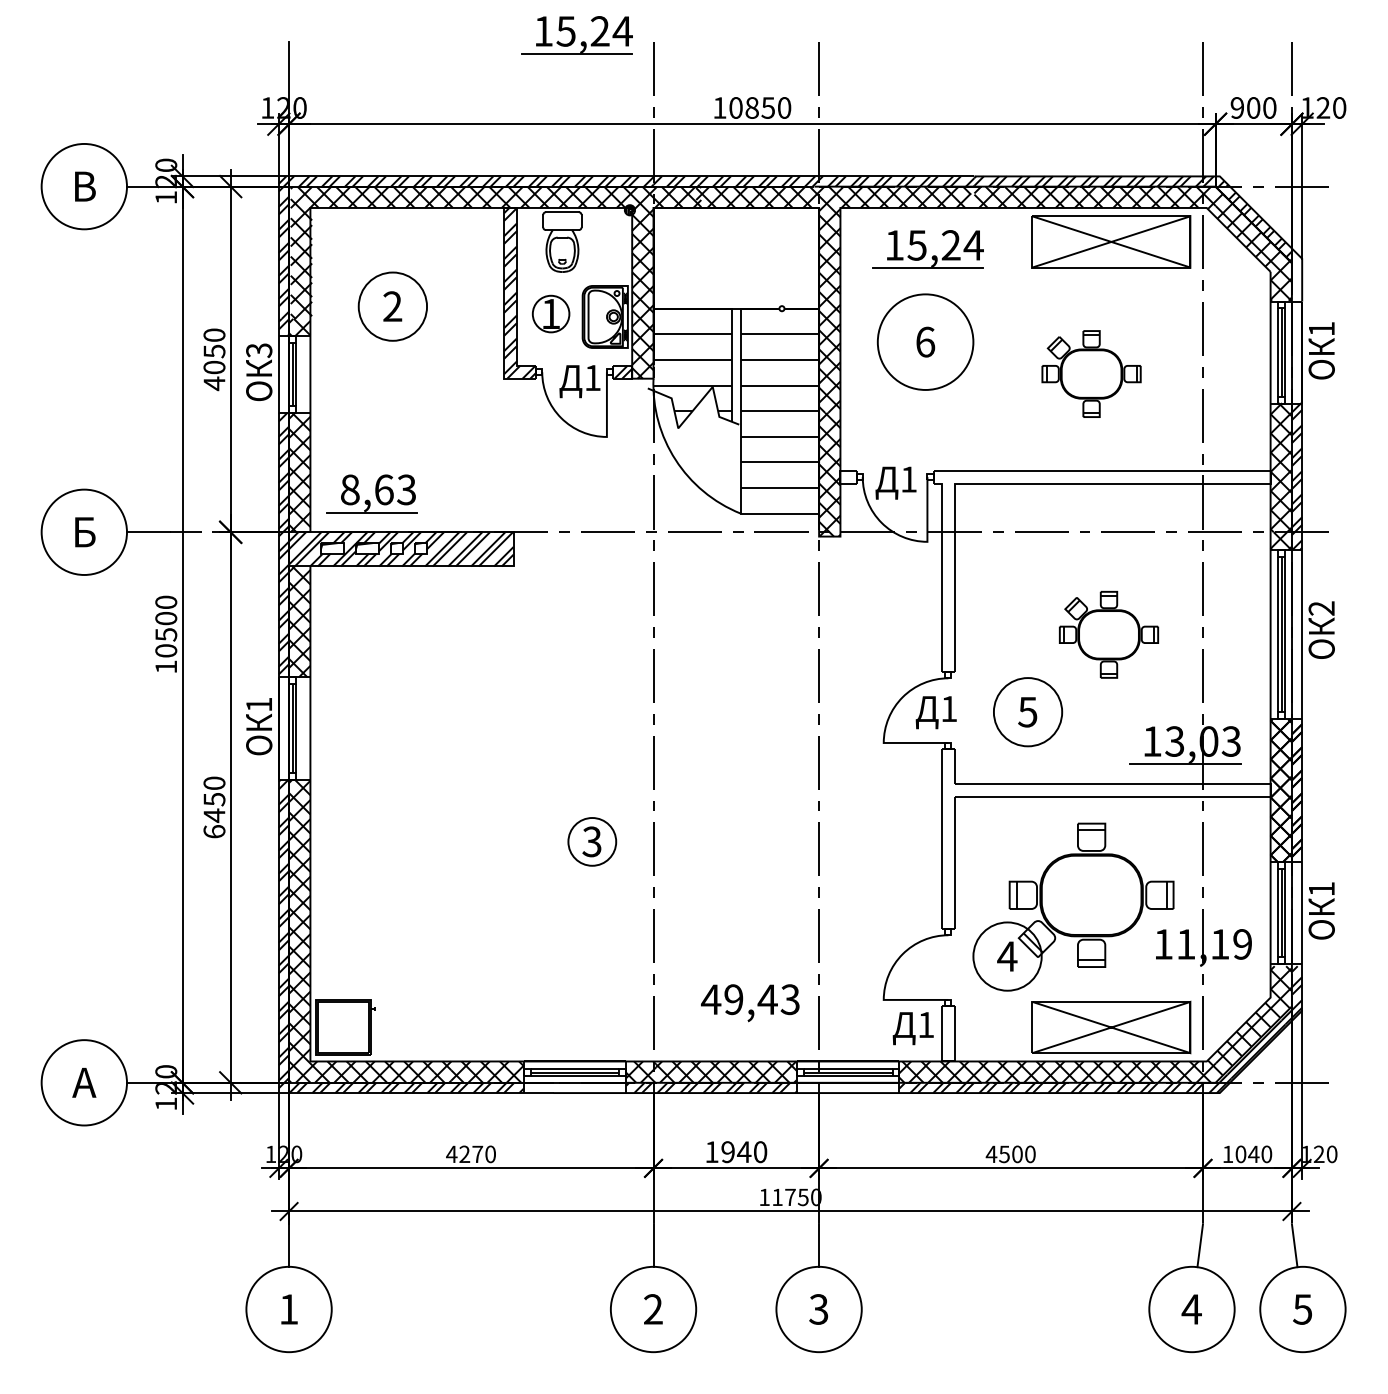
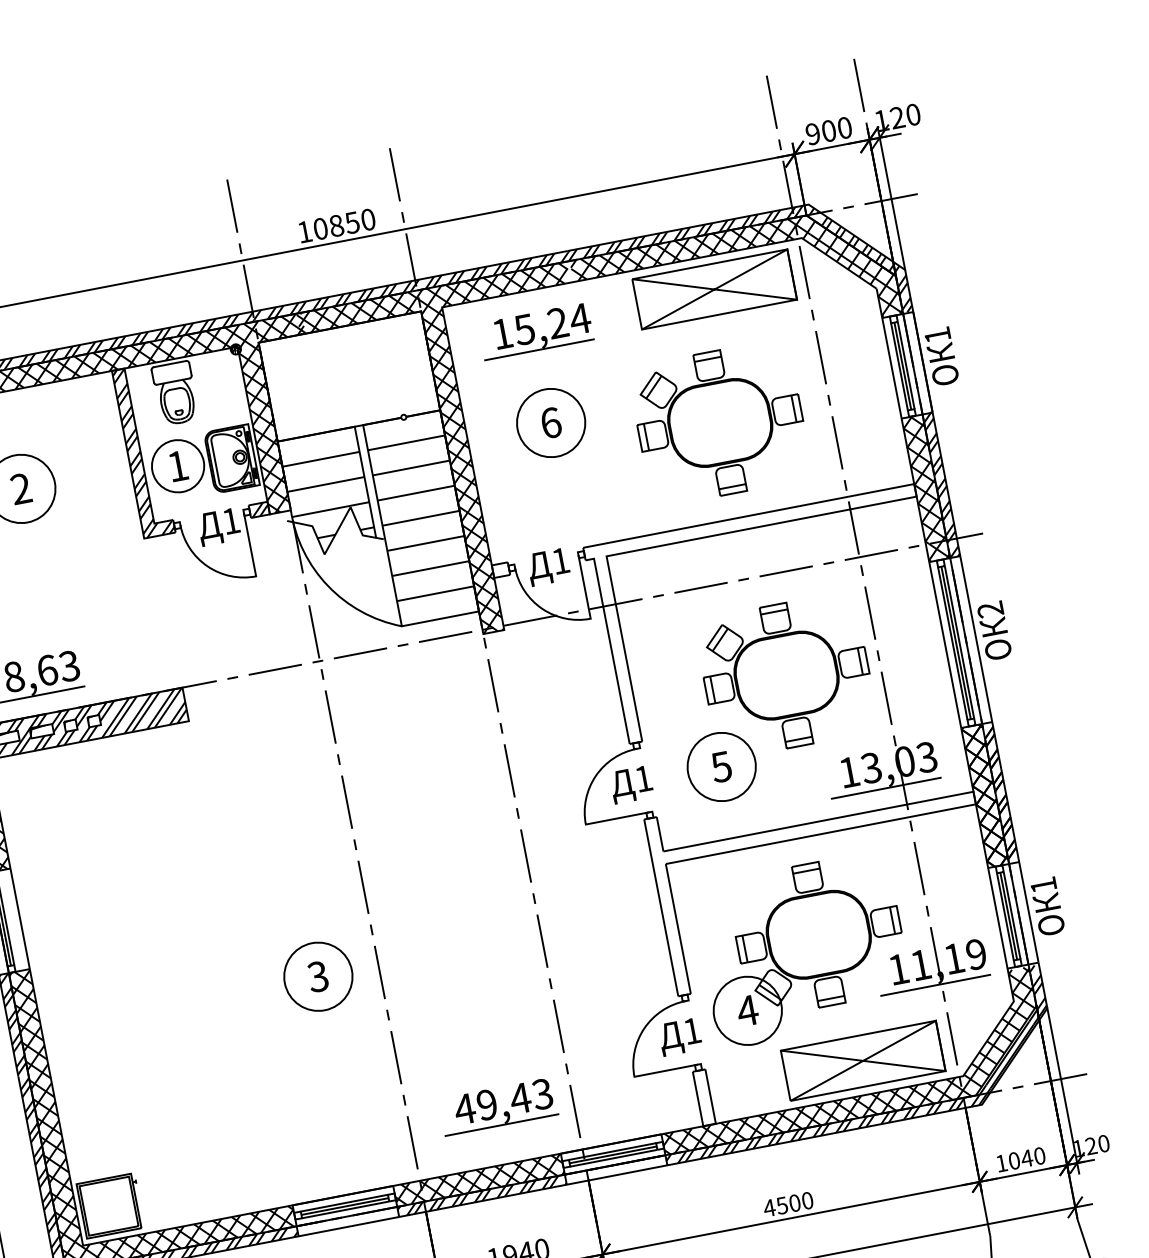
part: (576, 35) -> (150, 187), removed
hatch: (1296, 275) -> (902, 287), added
circle: (550, 313) -> (177, 465), size x1.43
circle: (925, 342) -> (551, 423), size x0.71
part: (1091, 373) -> (719, 422), size x1.67
part: (1108, 634) -> (786, 675), size x1.67
circle: (592, 841) -> (318, 976), size x1.43
line: (1196, 967) -> (935, 985), added
line: (744, 1022) -> (501, 1125), added
text: (912, 1028) -> (679, 1037), moved

